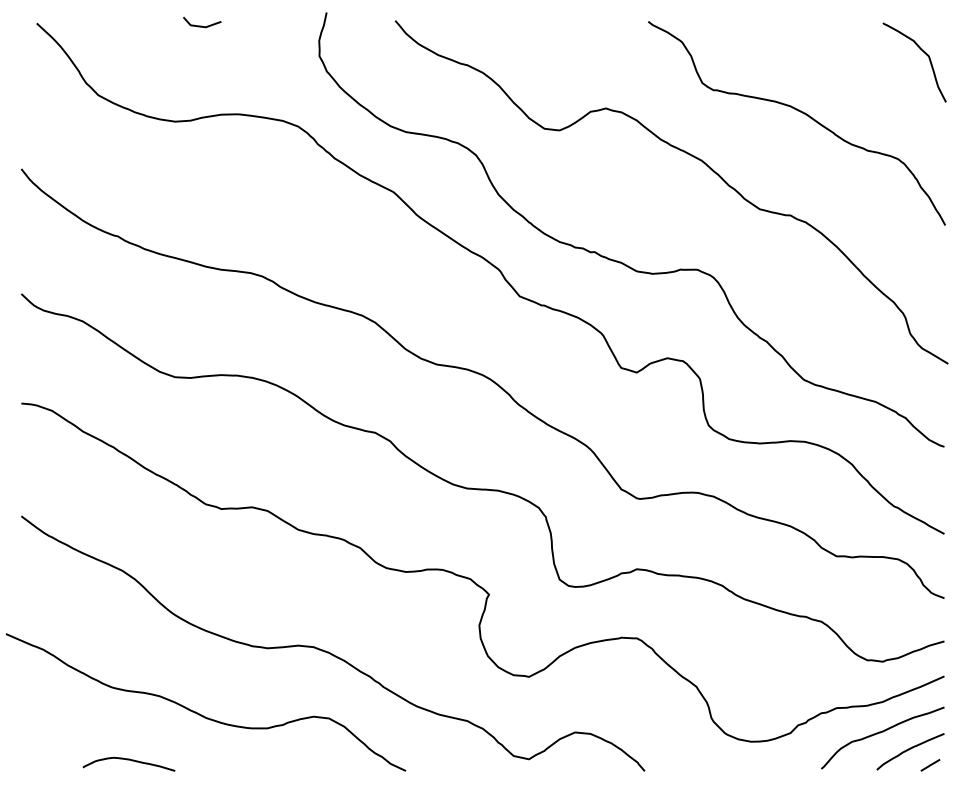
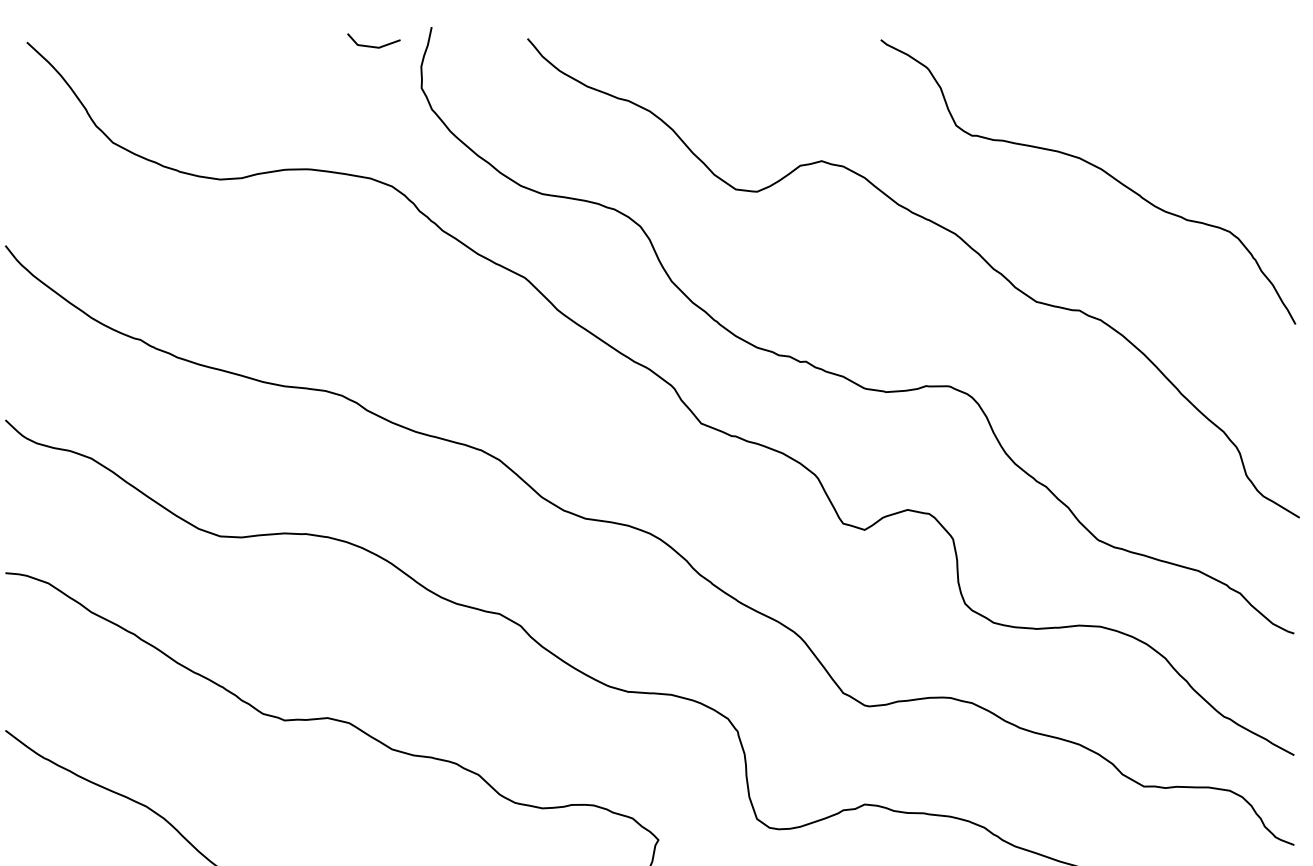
curve: (202, 25) -> (374, 45), moved
curve: (923, 52) -> (1265, 82), removed

